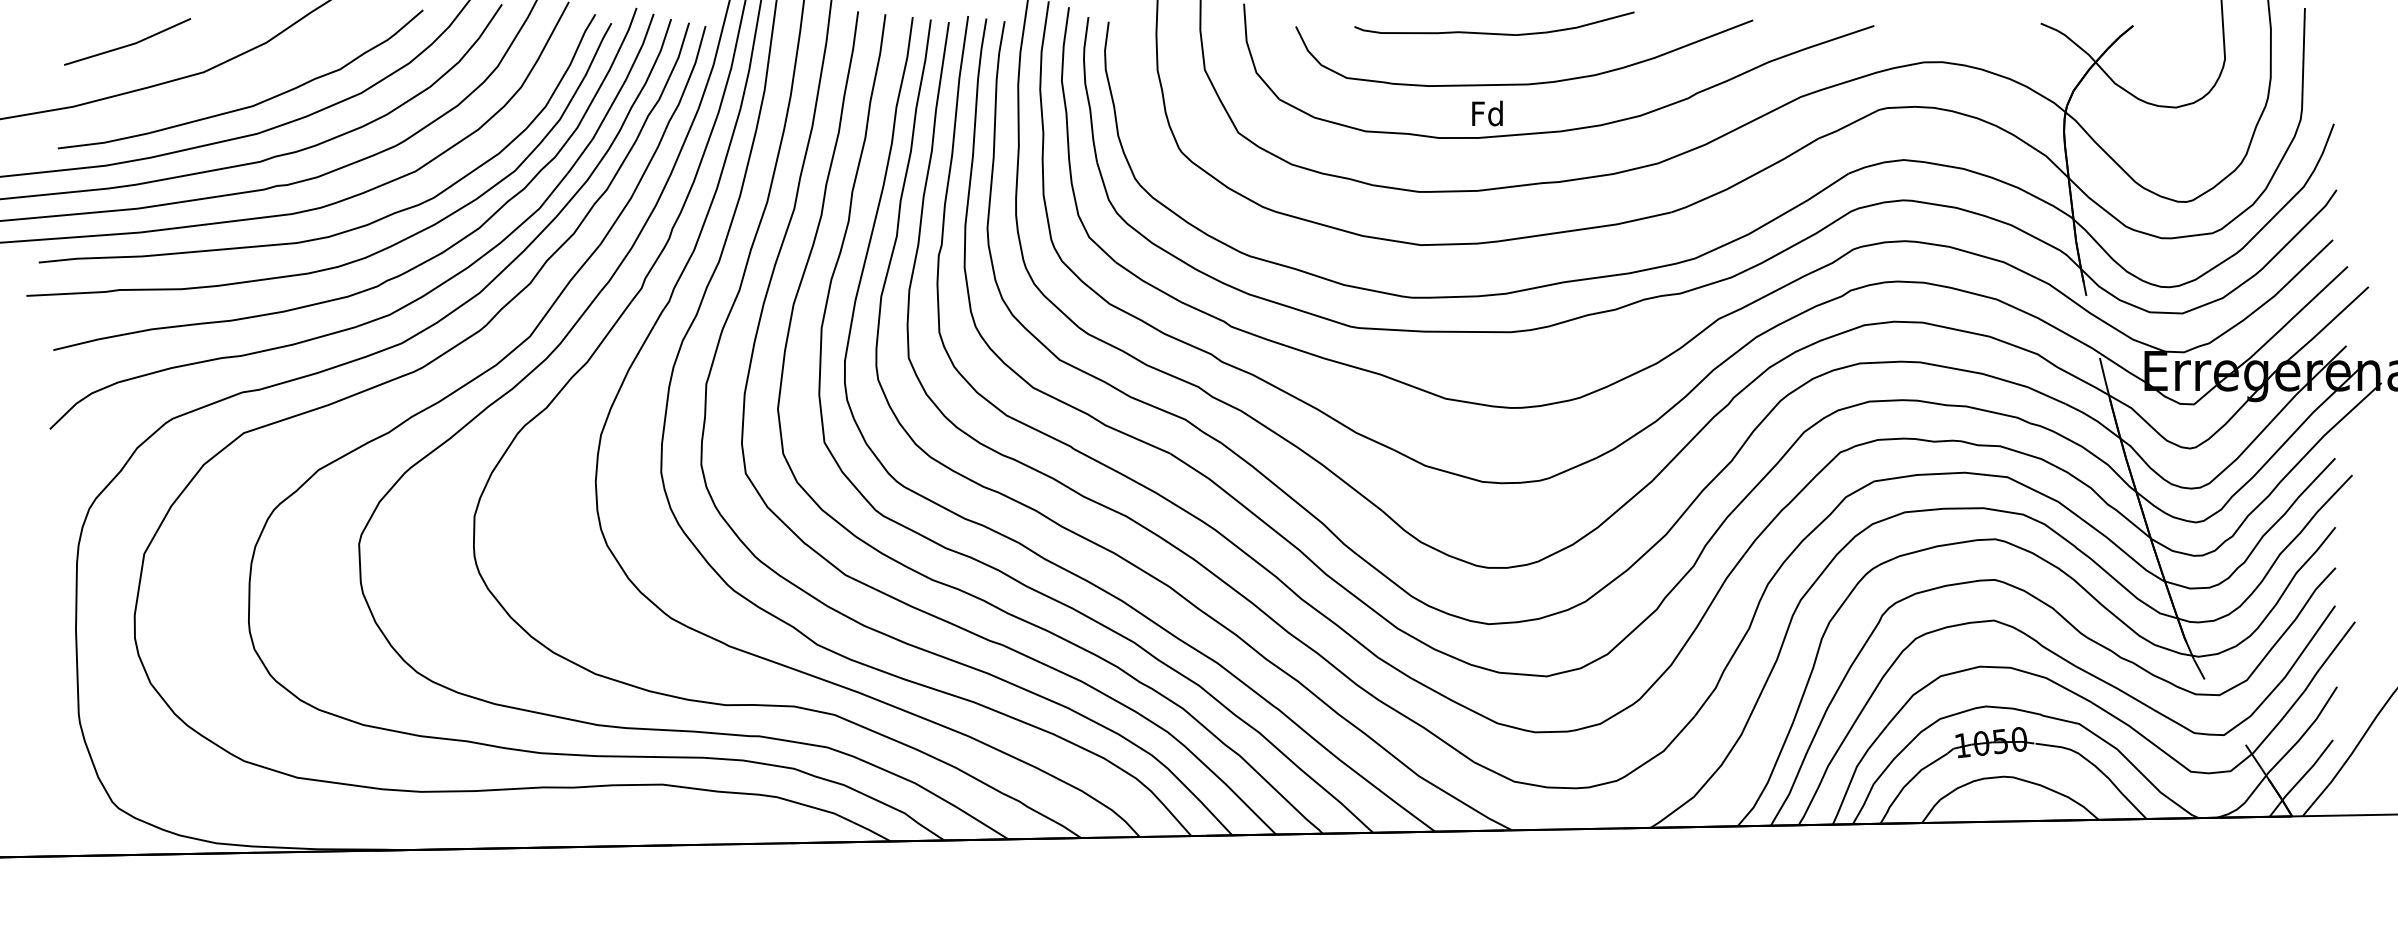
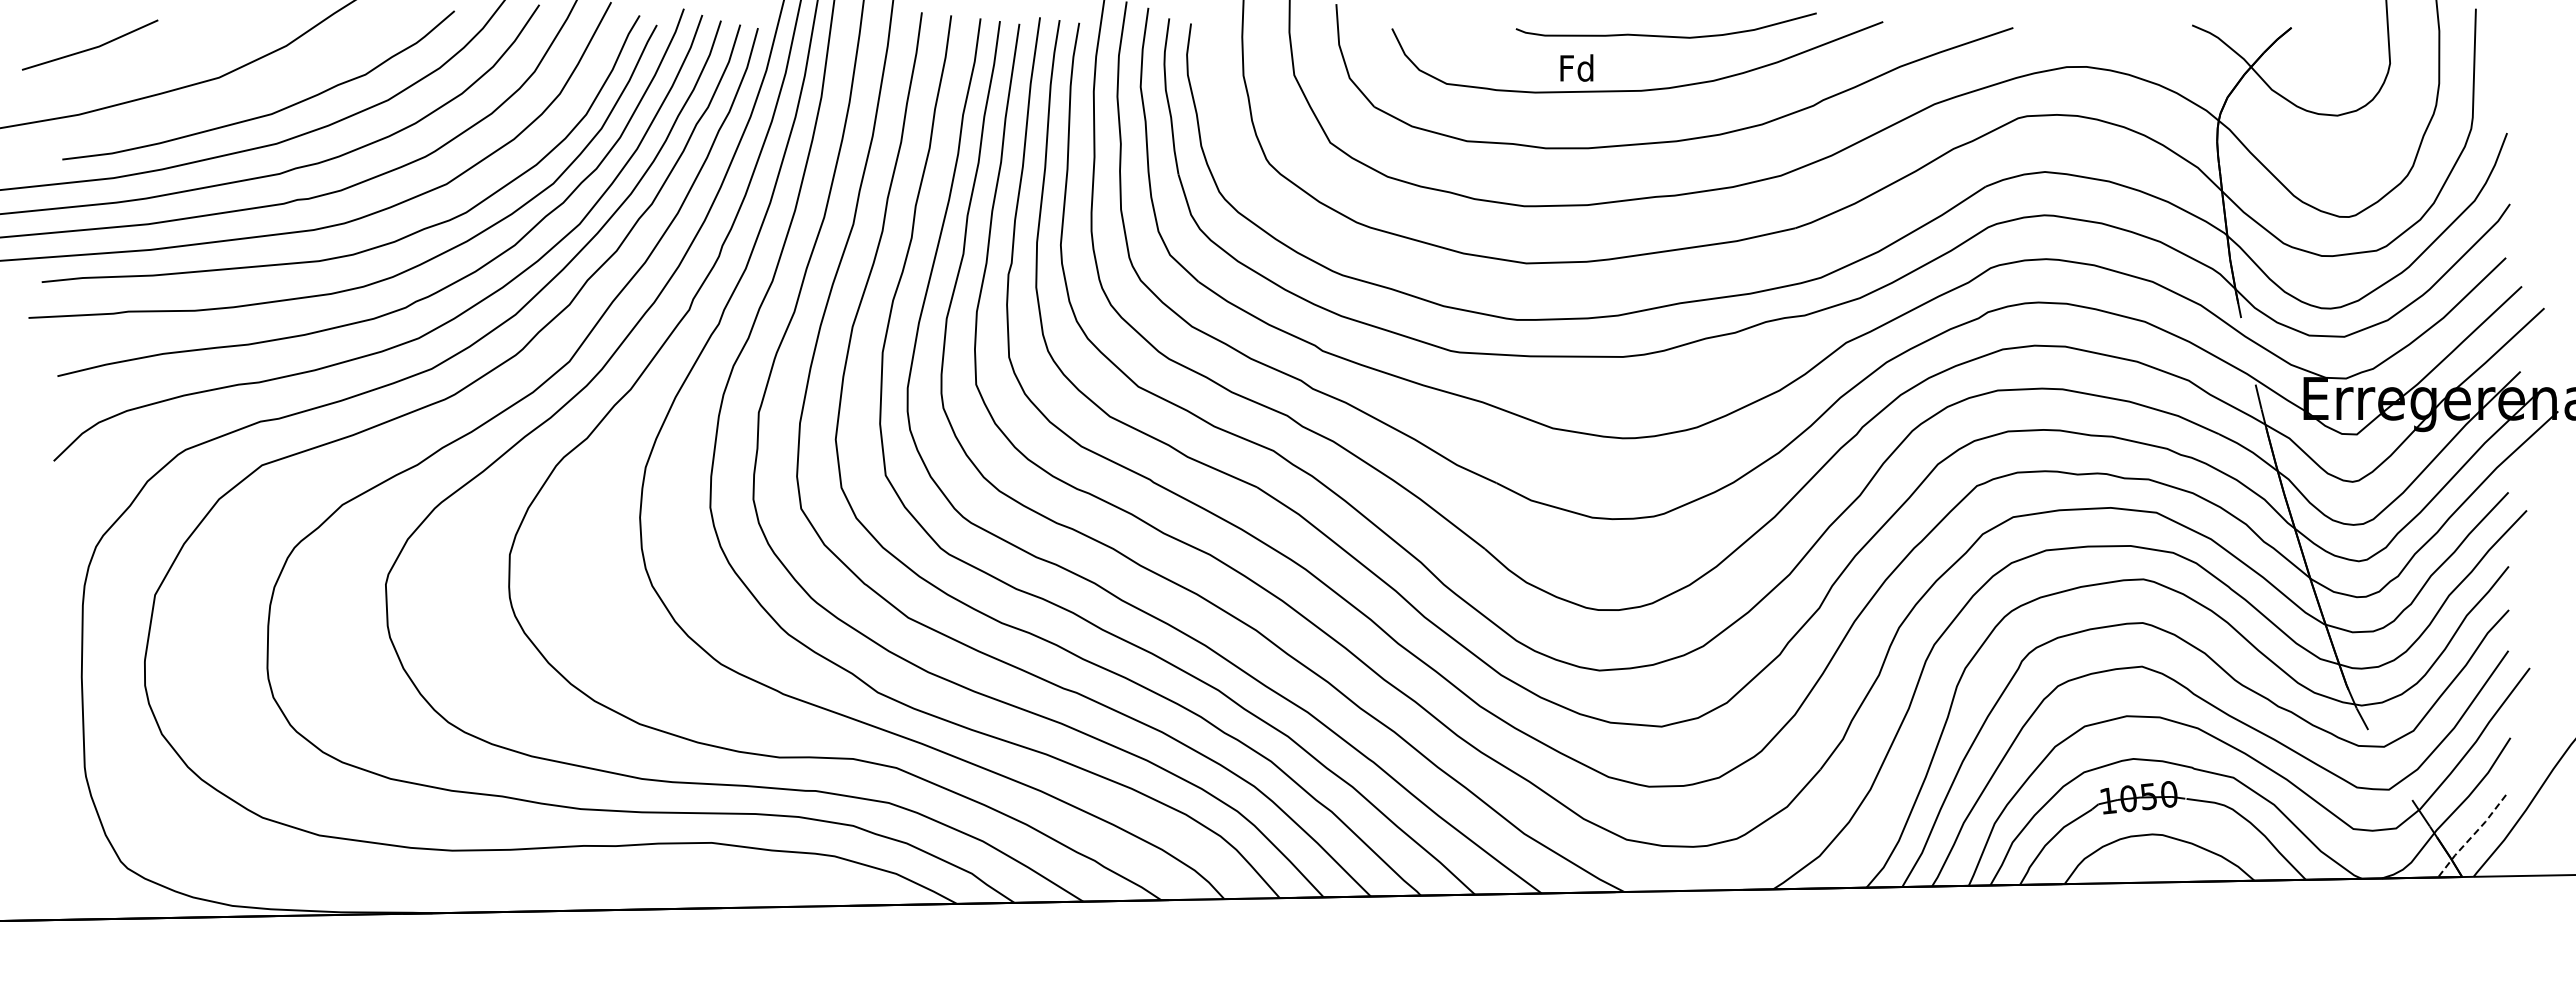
curve: (1493, 32) -> (1665, 35), moved
line: (129, 44) -> (92, 47), moved
text: (1487, 113) -> (1576, 67), moved
line: (2301, 778) -> (2472, 836), solid -> dashed

